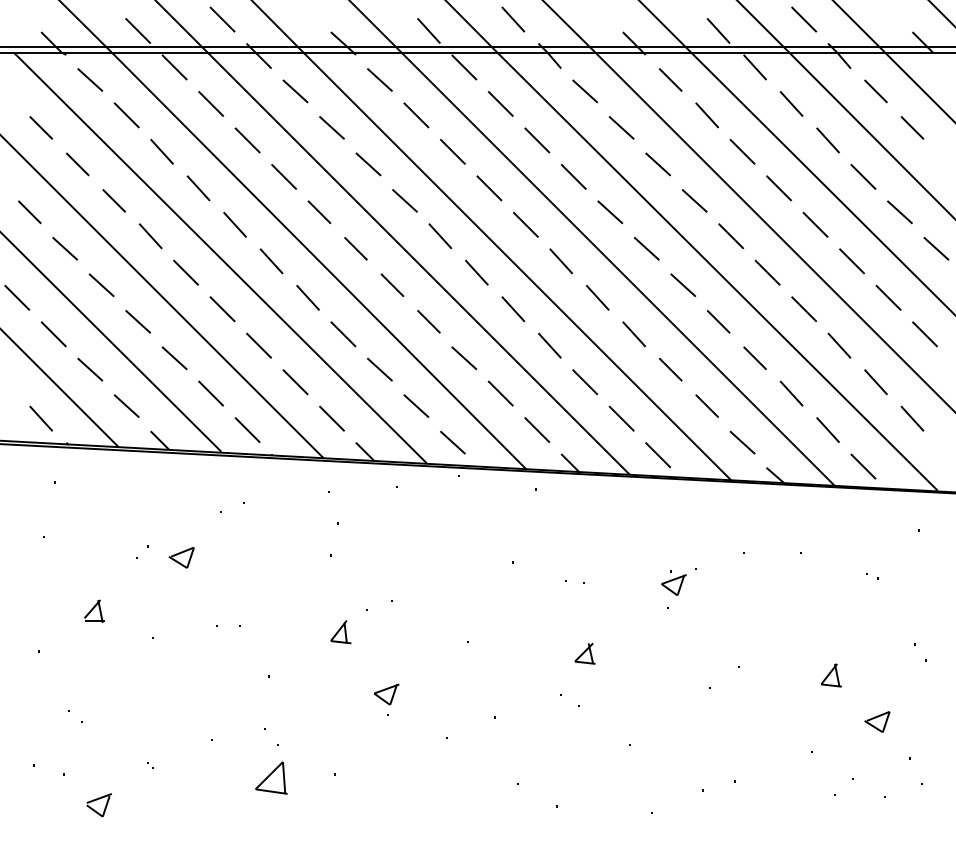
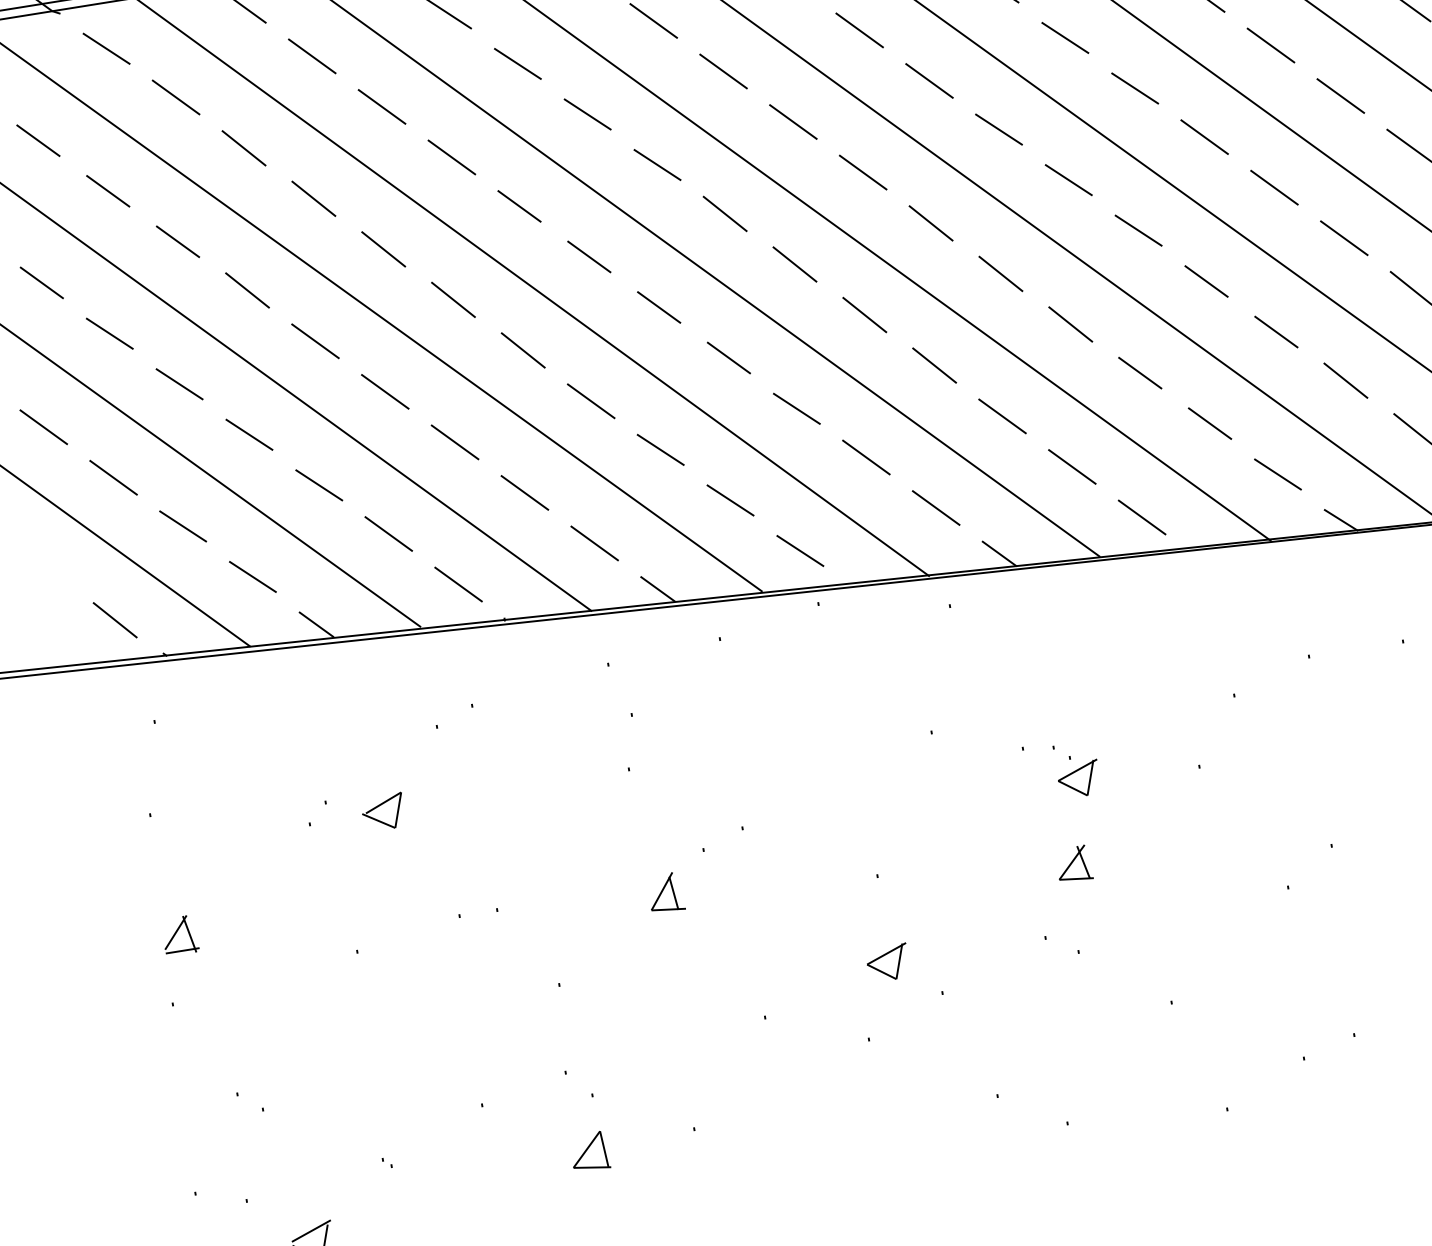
part: (673, 582) -> (1077, 775), moved
part: (94, 610) -> (179, 934), moved
part: (386, 694) -> (887, 962), moved
part: (271, 777) -> (589, 1151), size x0.7

